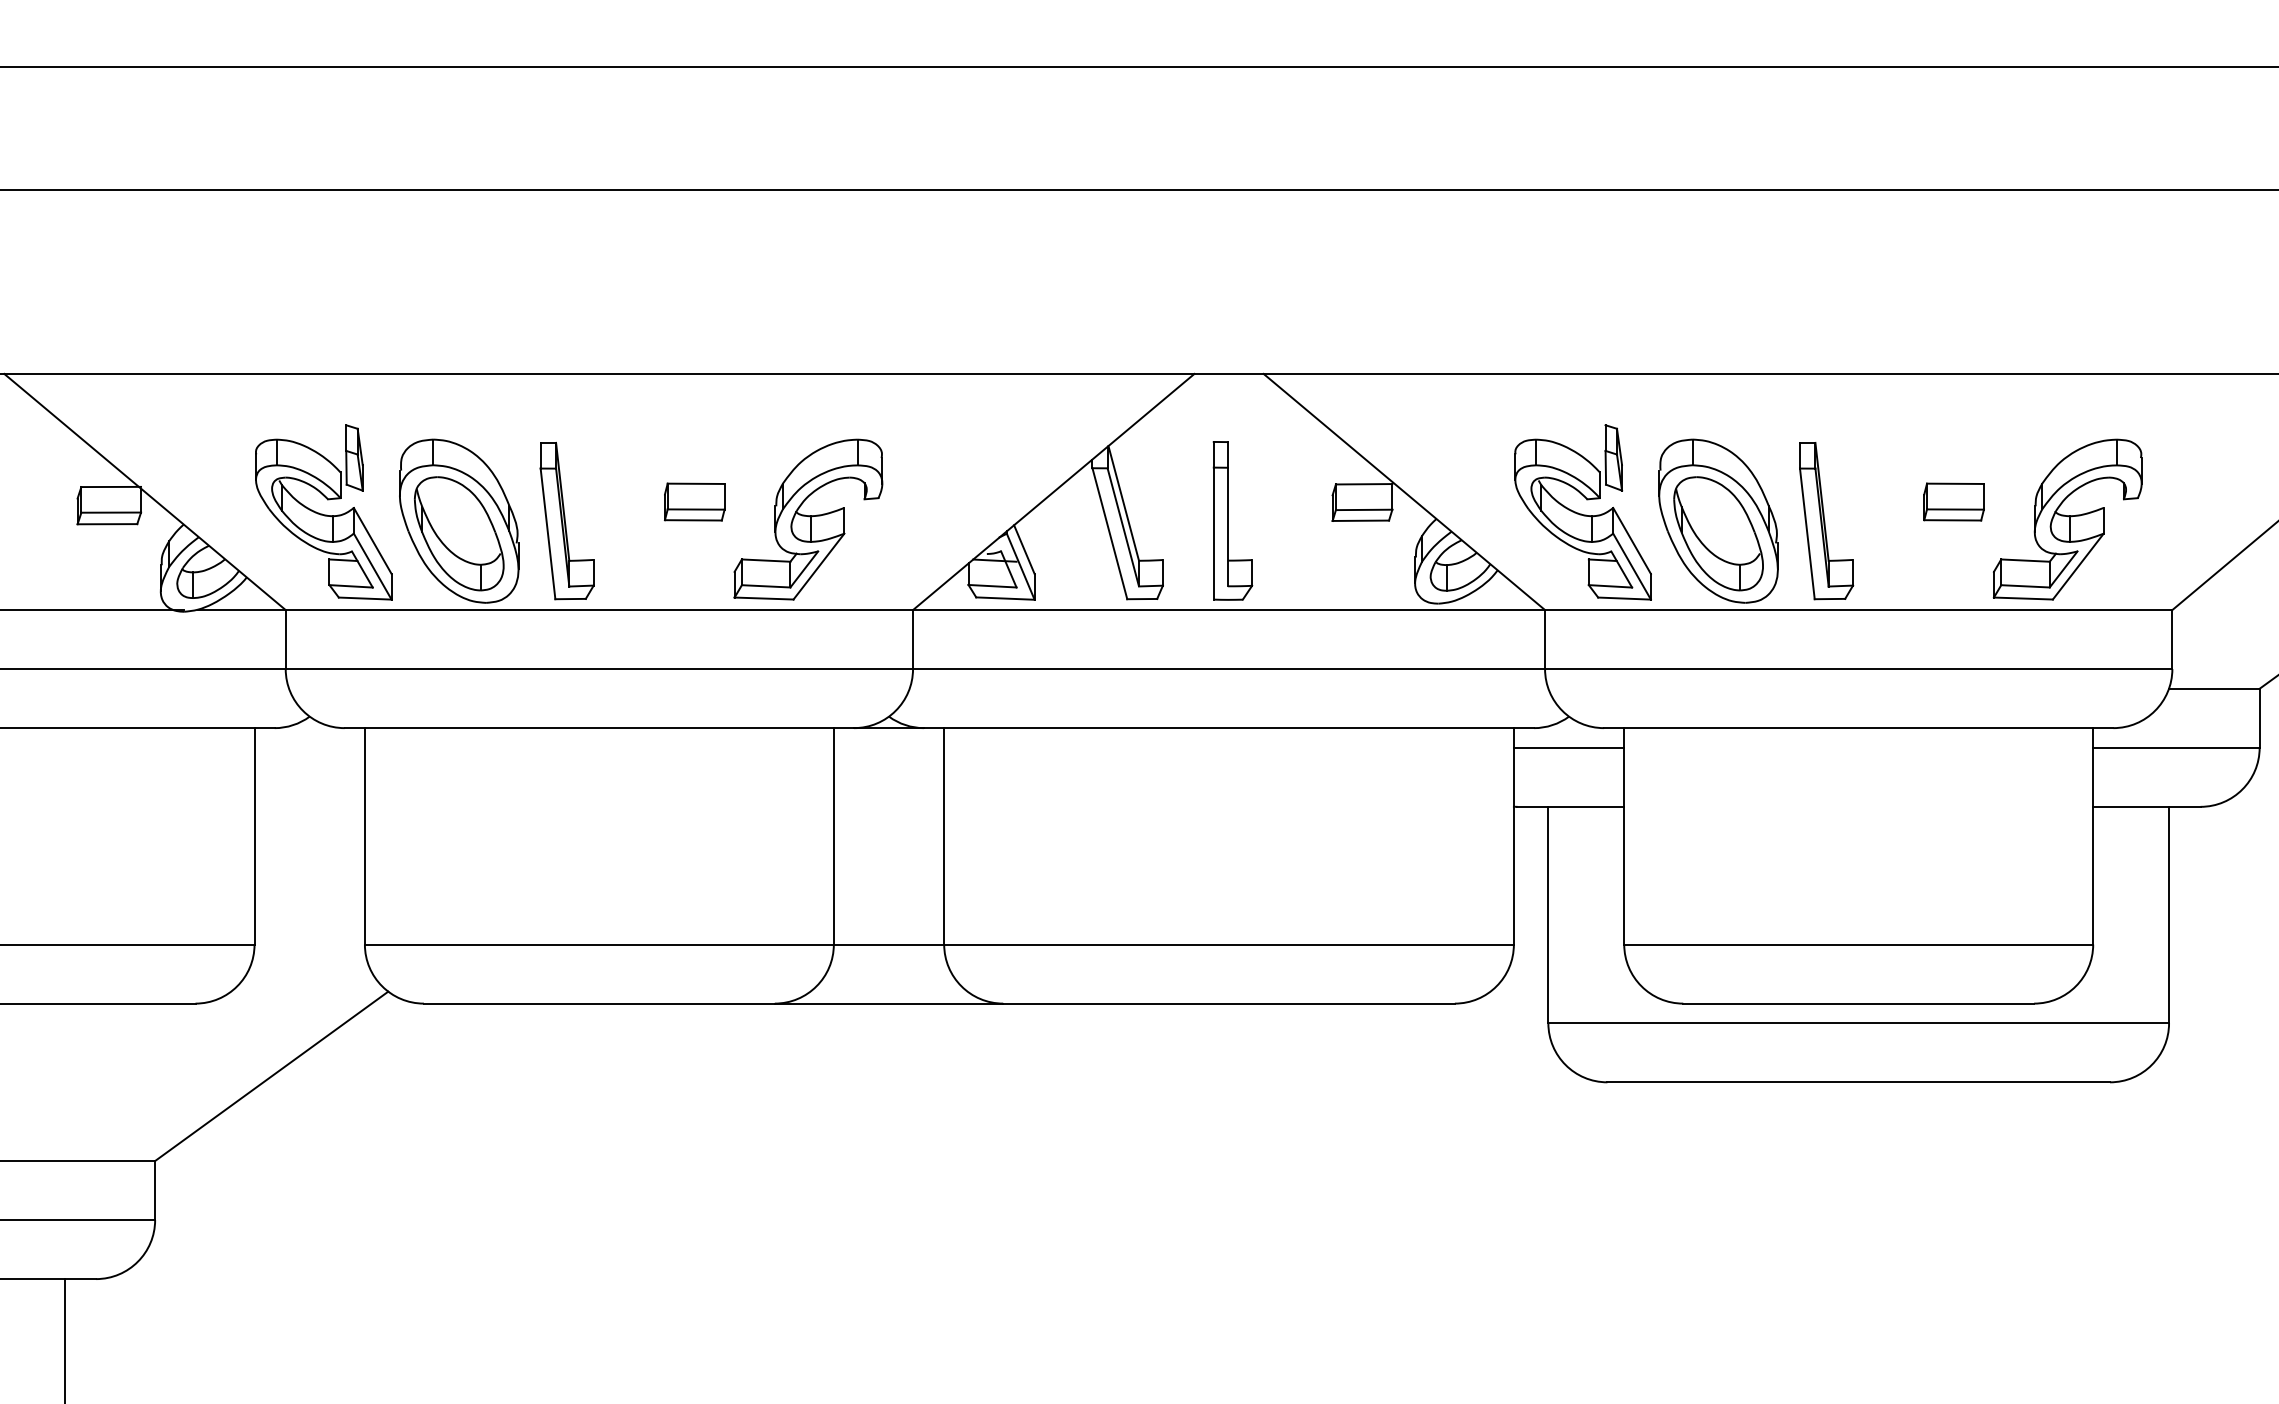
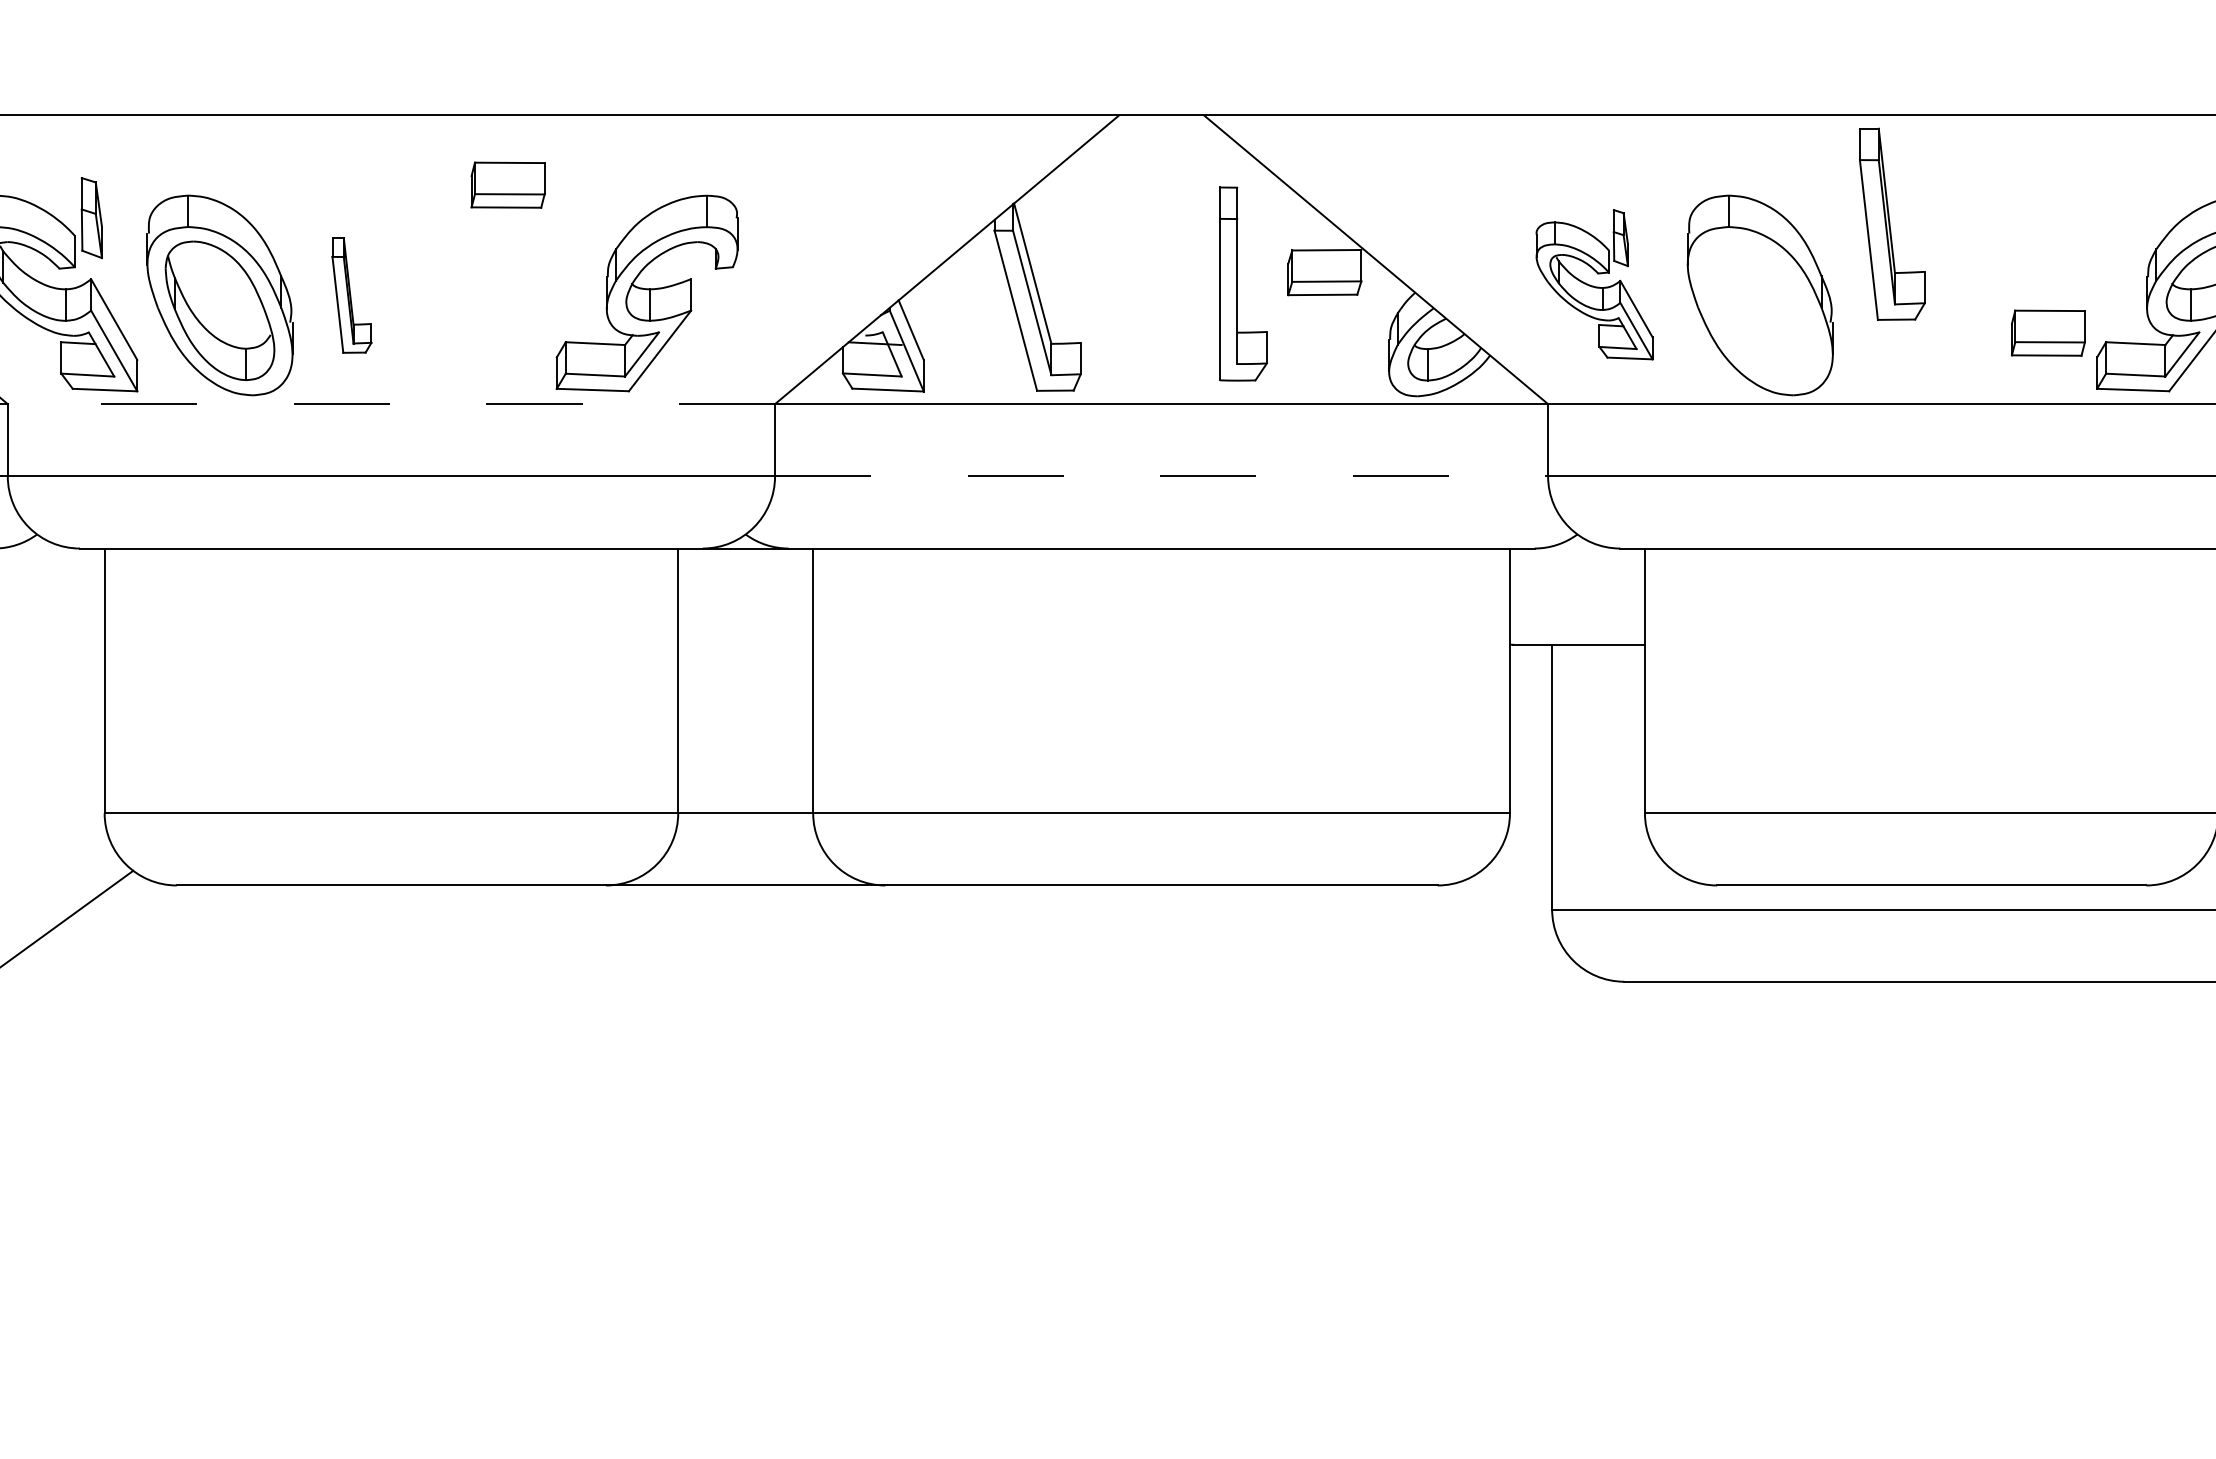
part: (694, 501) -> (507, 184), moved
part: (1953, 501) -> (2047, 332), moved
part: (1582, 512) -> (1593, 284), size x0.7
part: (1232, 520) -> (1242, 283), moved
part: (566, 521) -> (351, 295), size x0.6
part: (1826, 521) -> (1892, 224), moved
part: (1718, 533) -> (1760, 310), removed
line: (599, 610) -> (391, 404), solid -> dashed
line: (1229, 669) -> (1162, 476), solid -> dashed
line: (1568, 747) -> (1576, 572), removed

